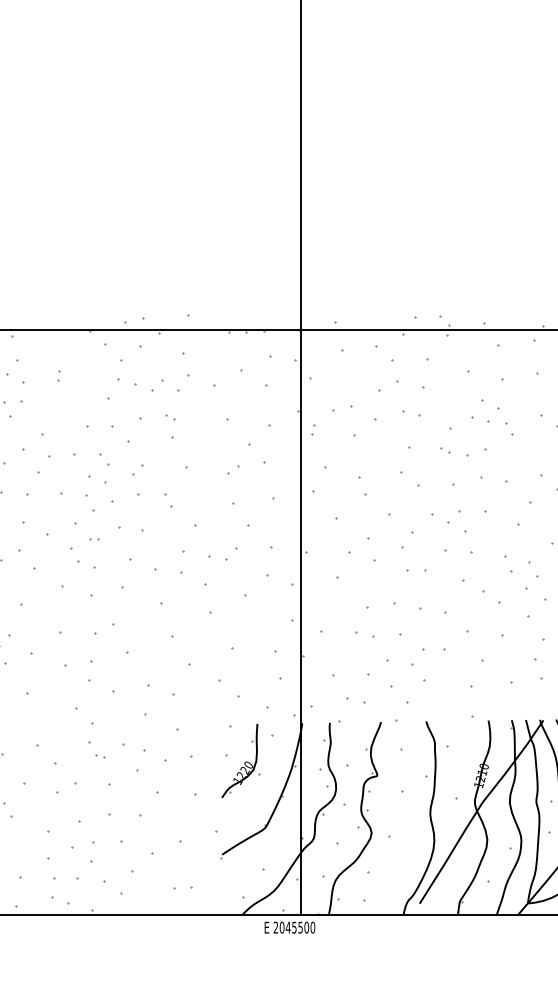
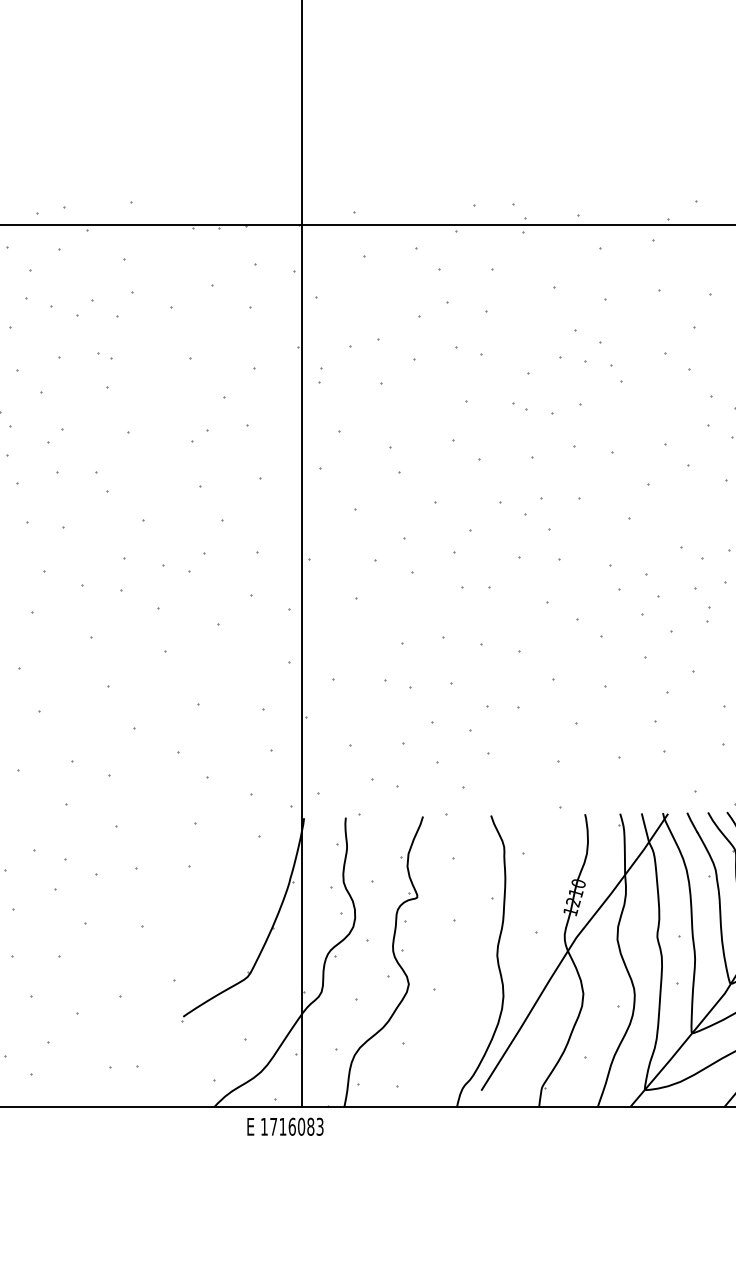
part: (240, 760) -> (210, 874), removed
text: (294, 927) -> (292, 1126), 2045500 -> 1716083

